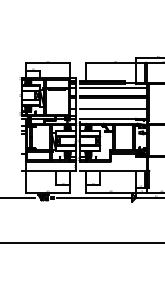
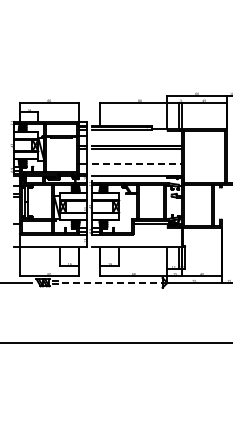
line: (113, 88) -> (137, 136), removed
line: (113, 109) -> (137, 164), solid -> dashed
line: (96, 197) -> (114, 282), solid -> dashed

